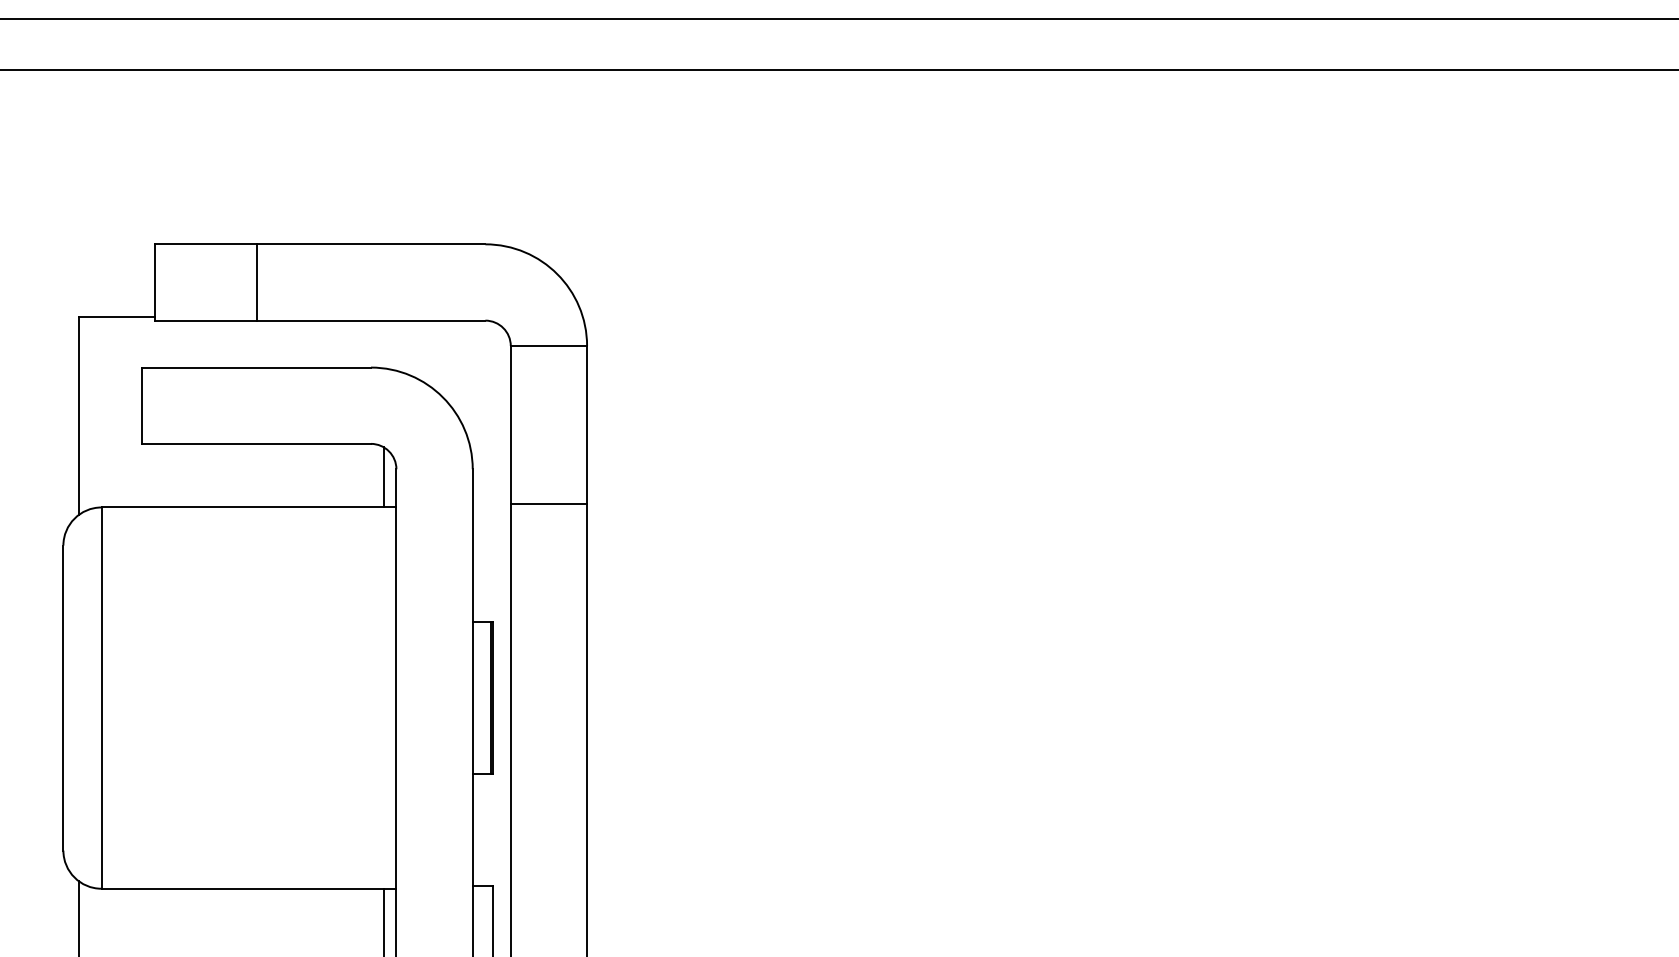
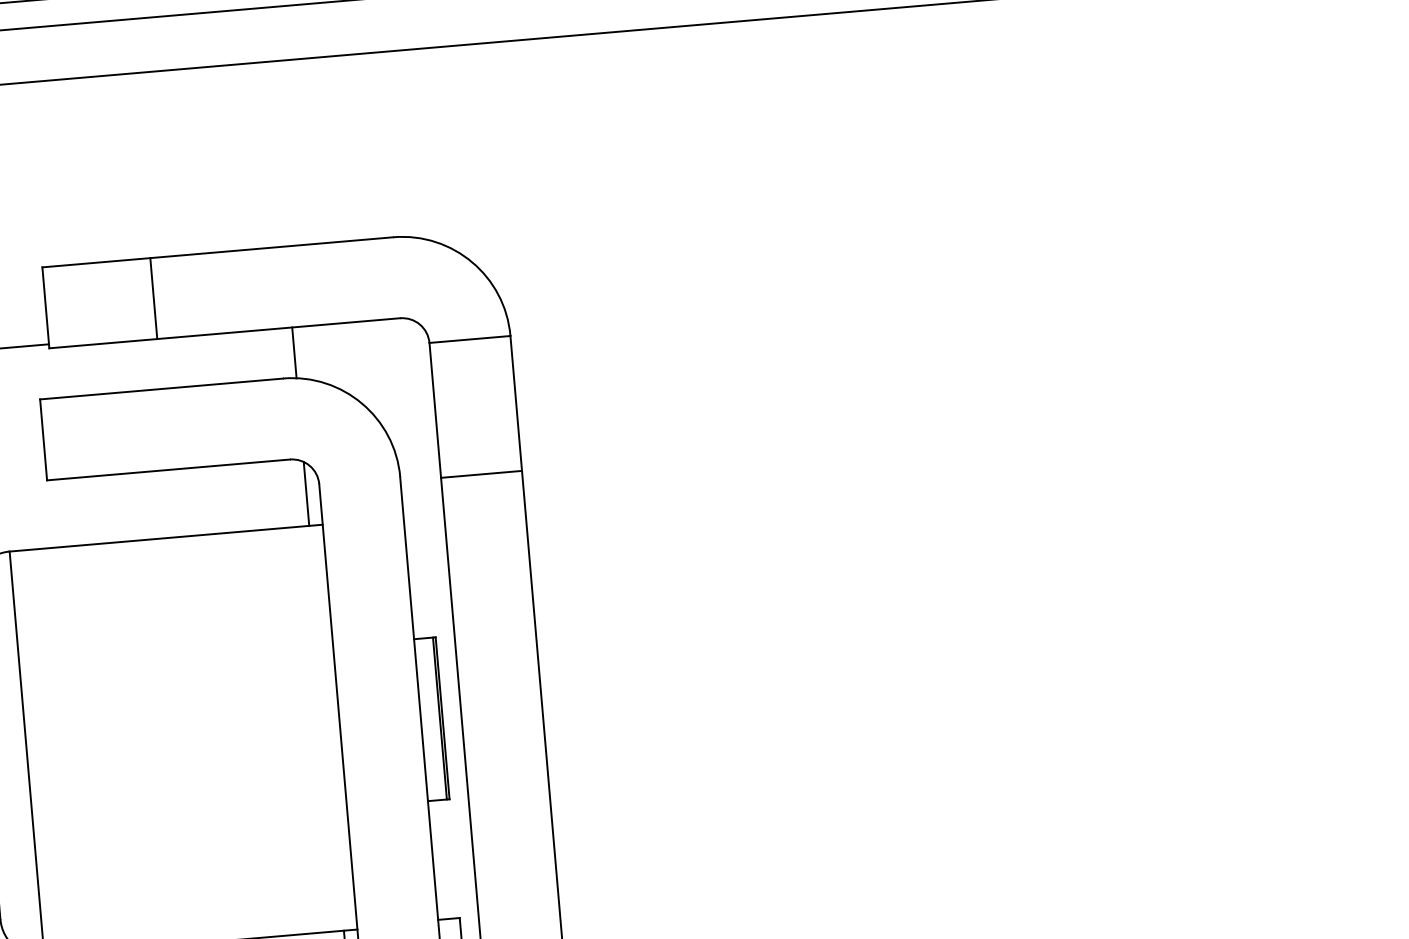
line: (383, 344) -> (294, 352), added
line: (548, 504) -> (481, 474), moved

